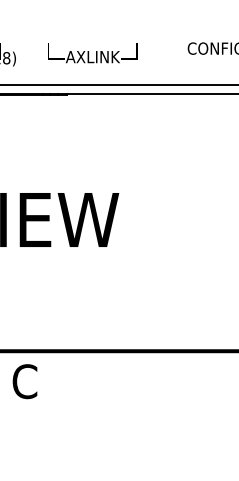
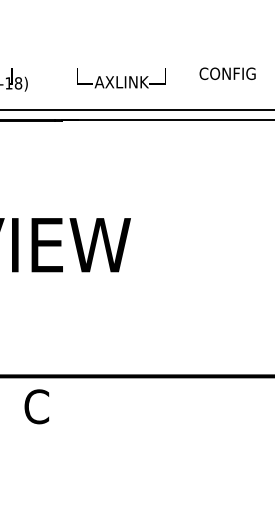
text: (92, 53) -> (121, 78), moved

